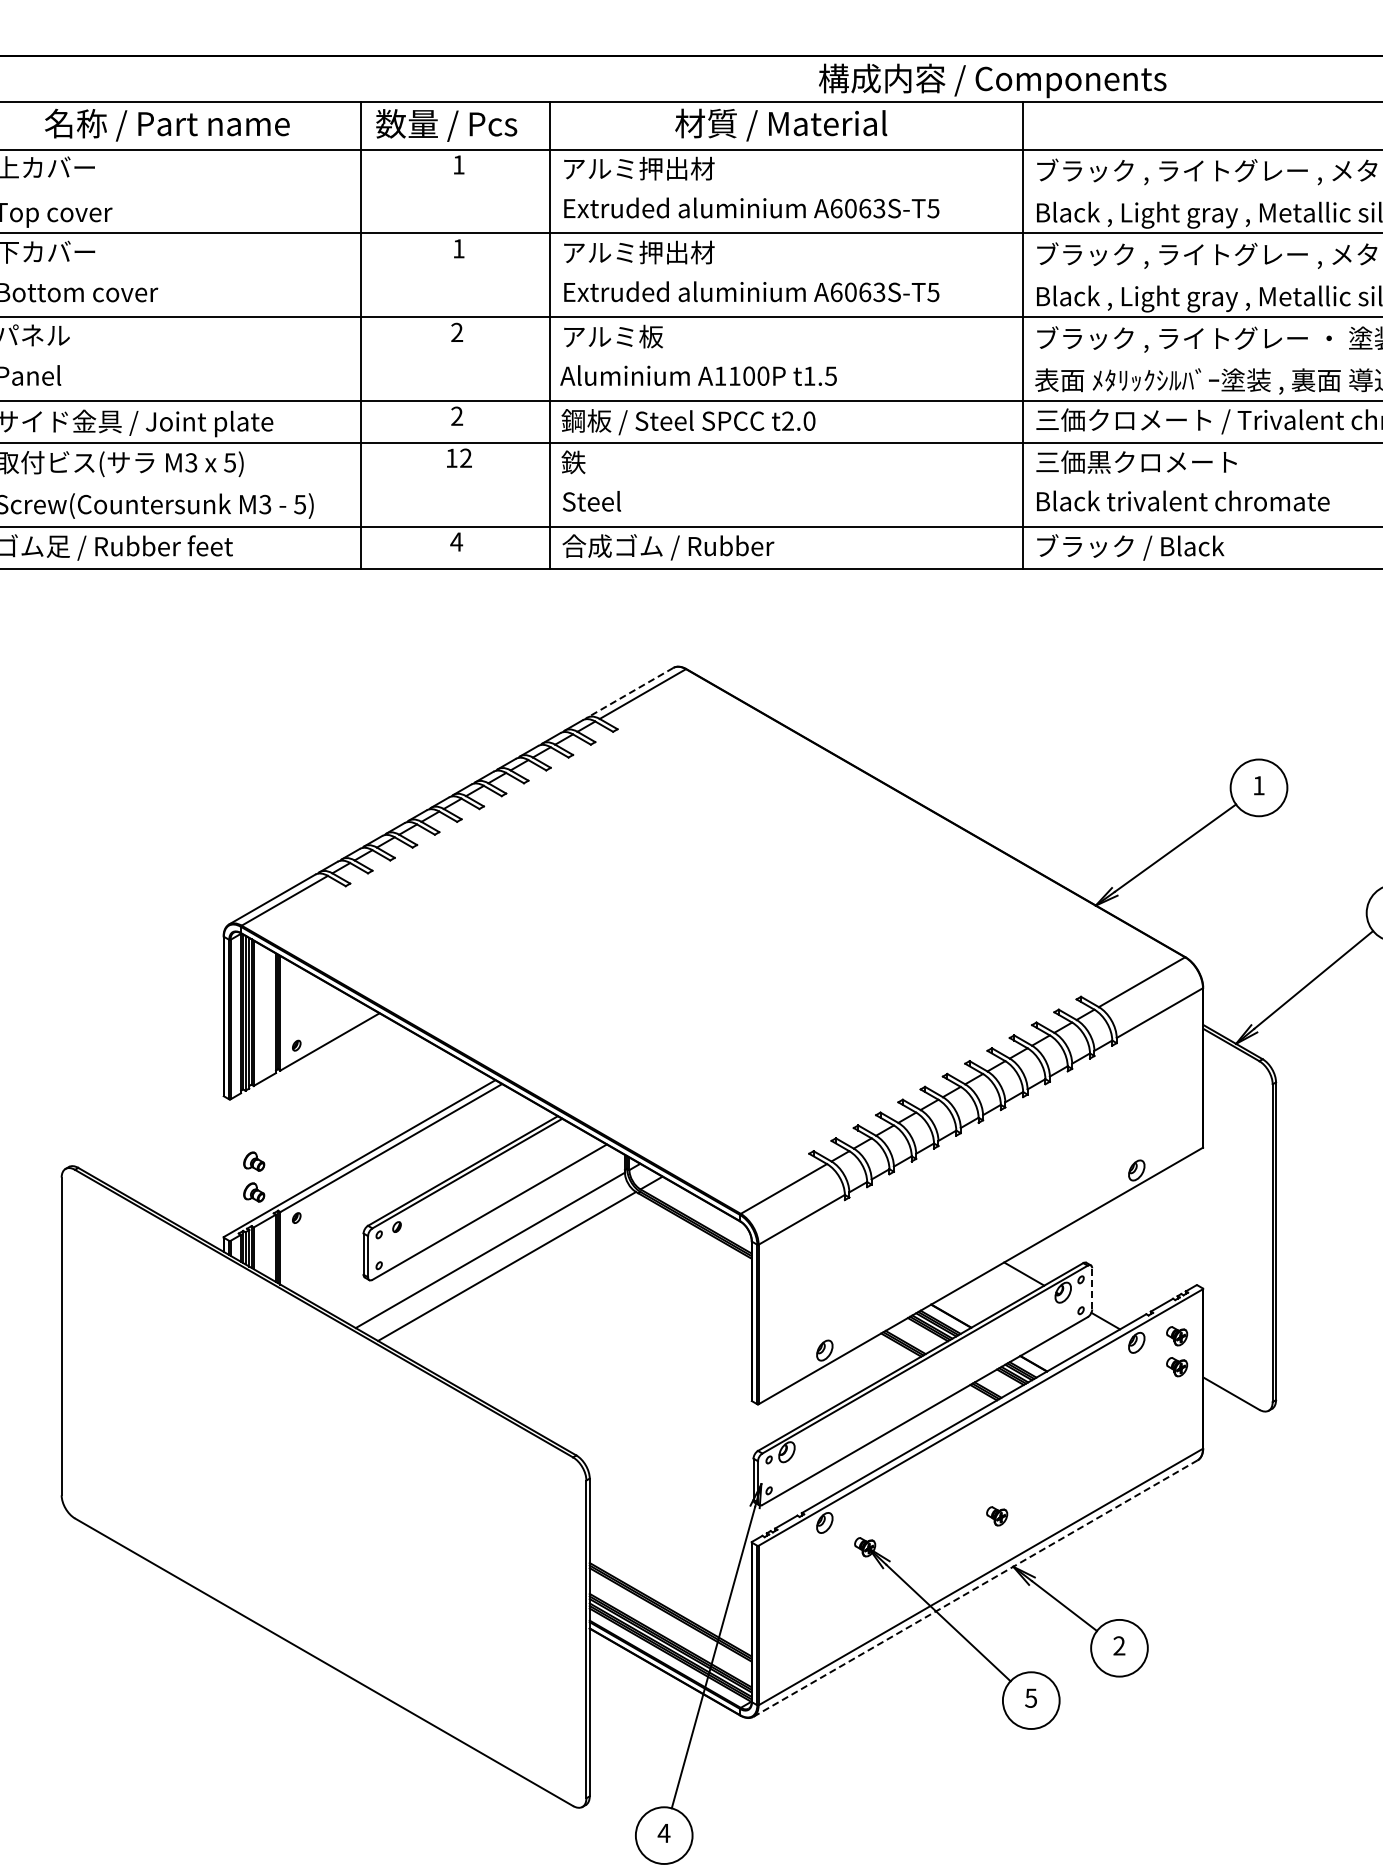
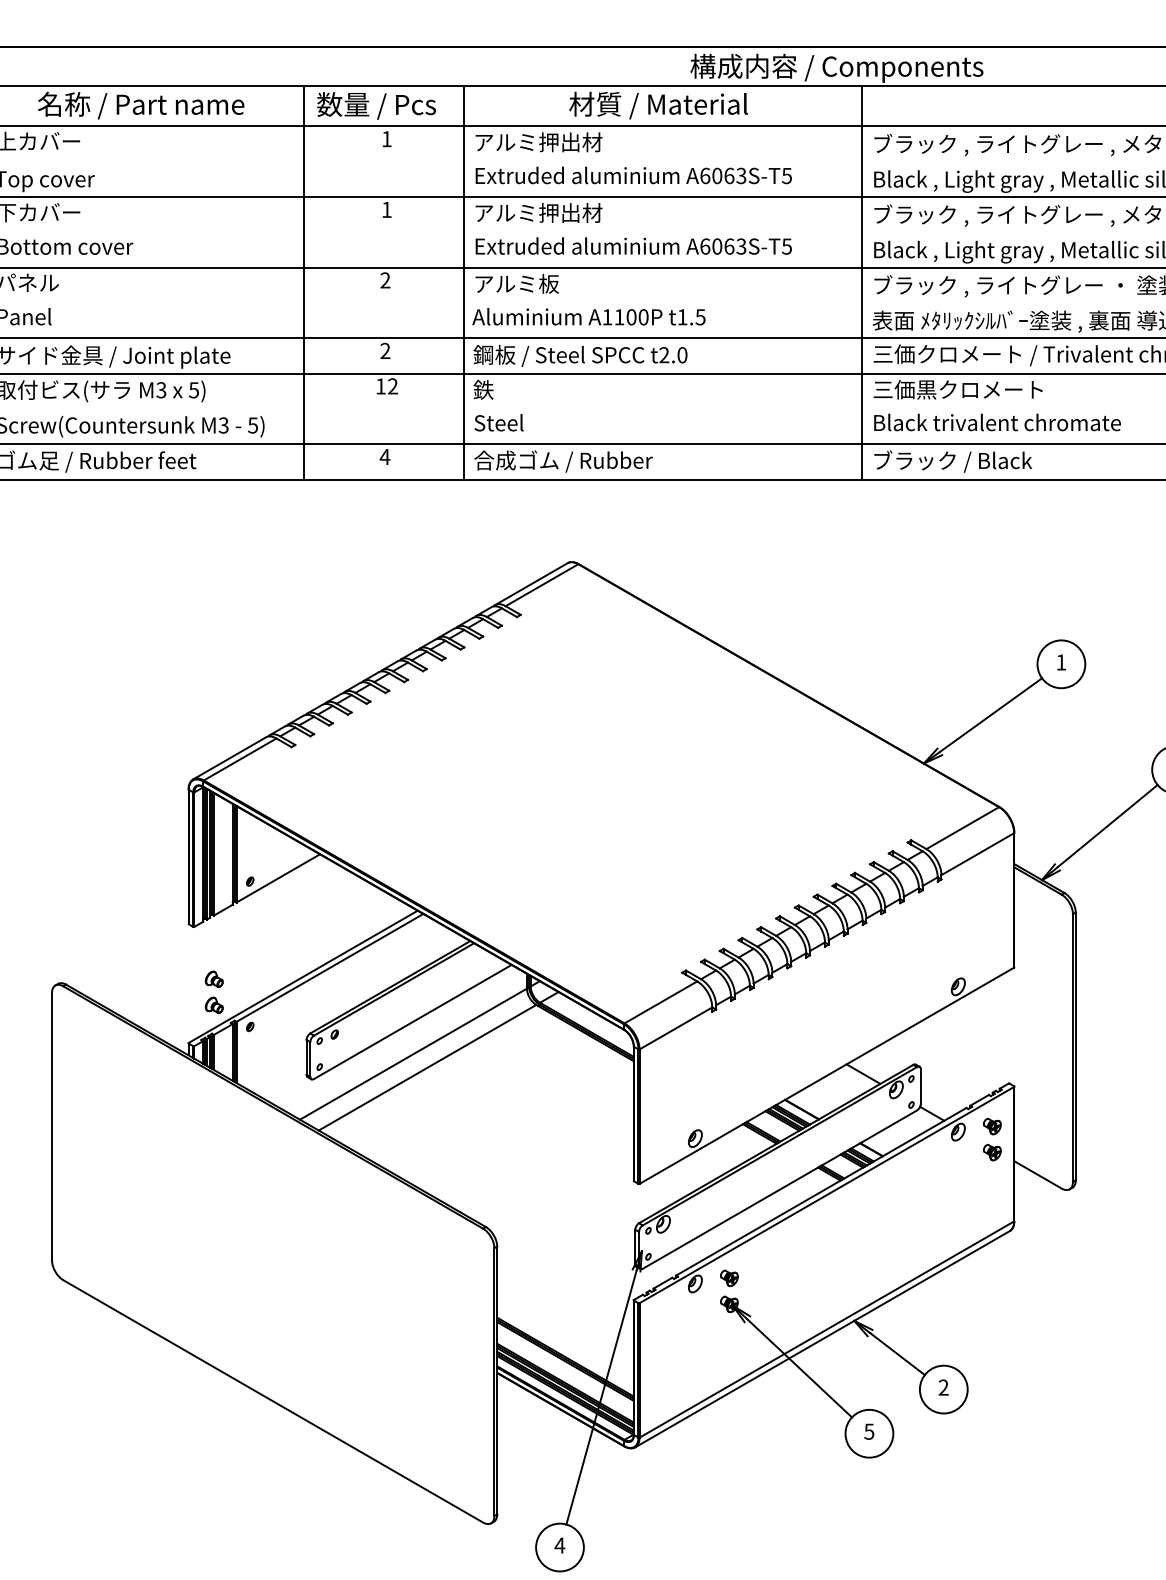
line: (630, 692) -> (531, 583), dashed -> solid
line: (1092, 1288) -> (921, 1086), dashed -> solid
part: (997, 1516) -> (729, 1278), moved
line: (975, 1588) -> (822, 1339), dashed -> solid

